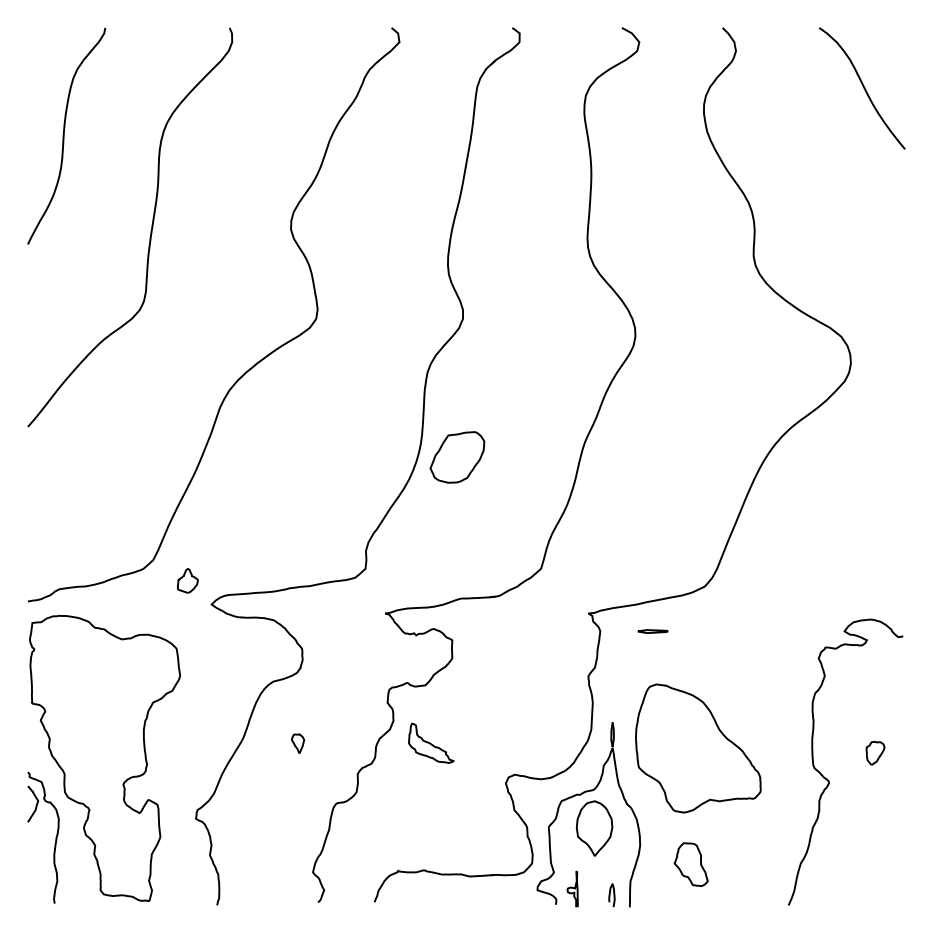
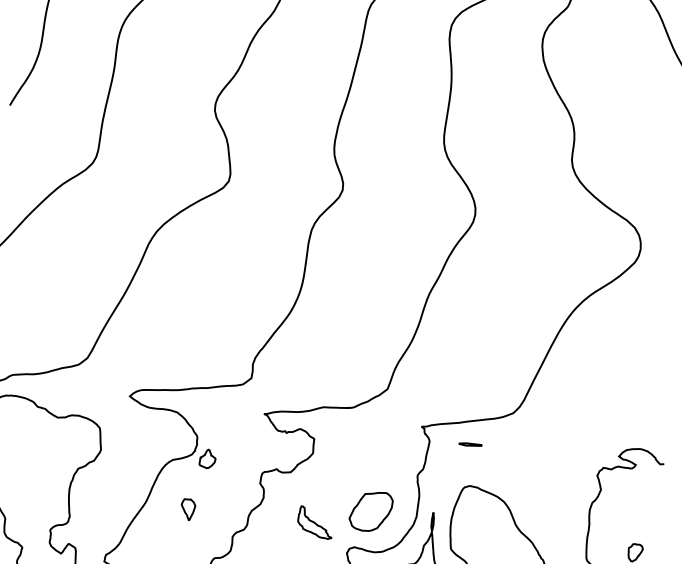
part: (457, 457) -> (371, 511), moved
part: (187, 580) -> (207, 458), moved
part: (431, 742) -> (315, 522), moved
part: (297, 743) -> (187, 509), size x1.43

